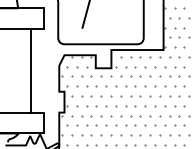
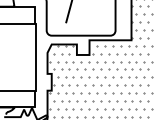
line: (30, 70) -> (35, 56), moved

